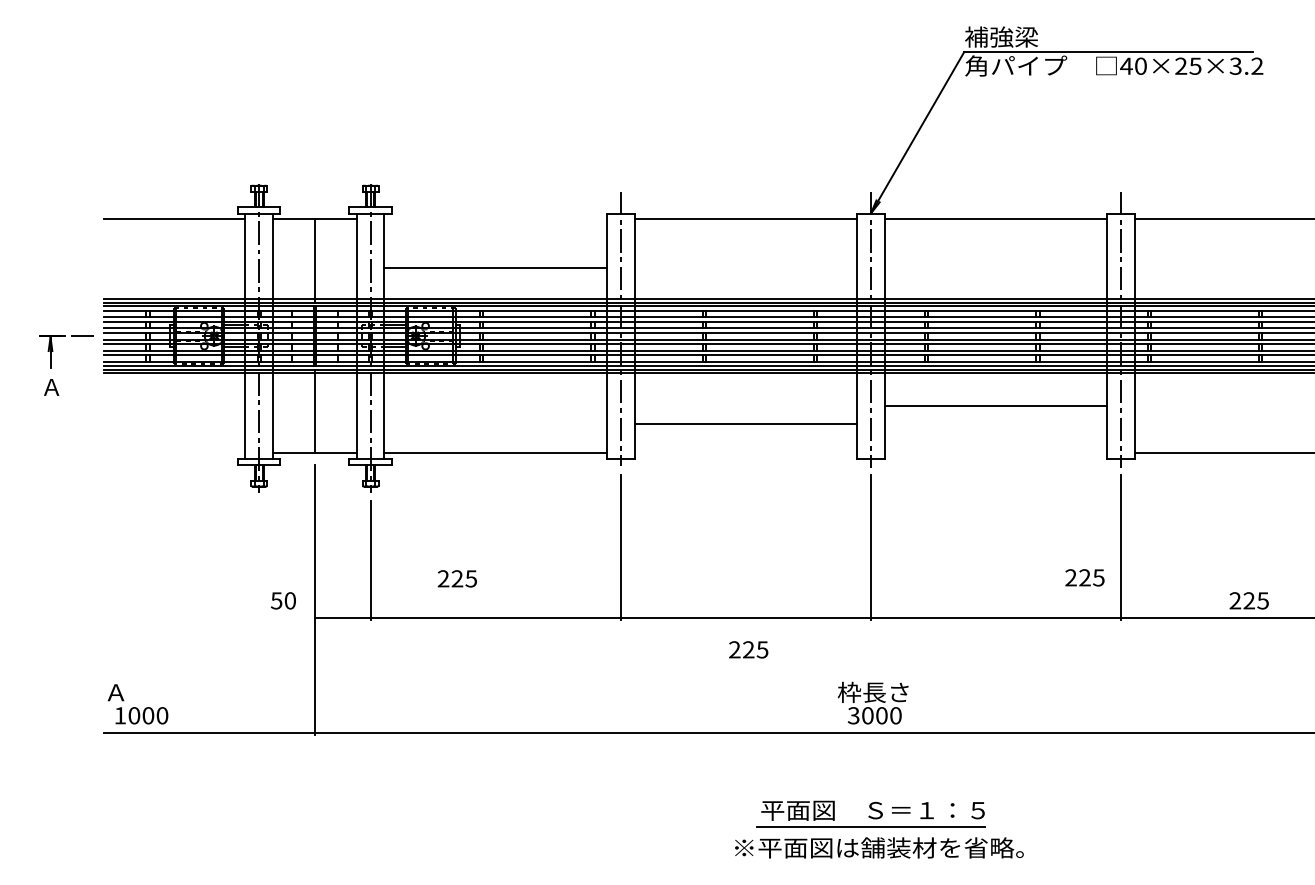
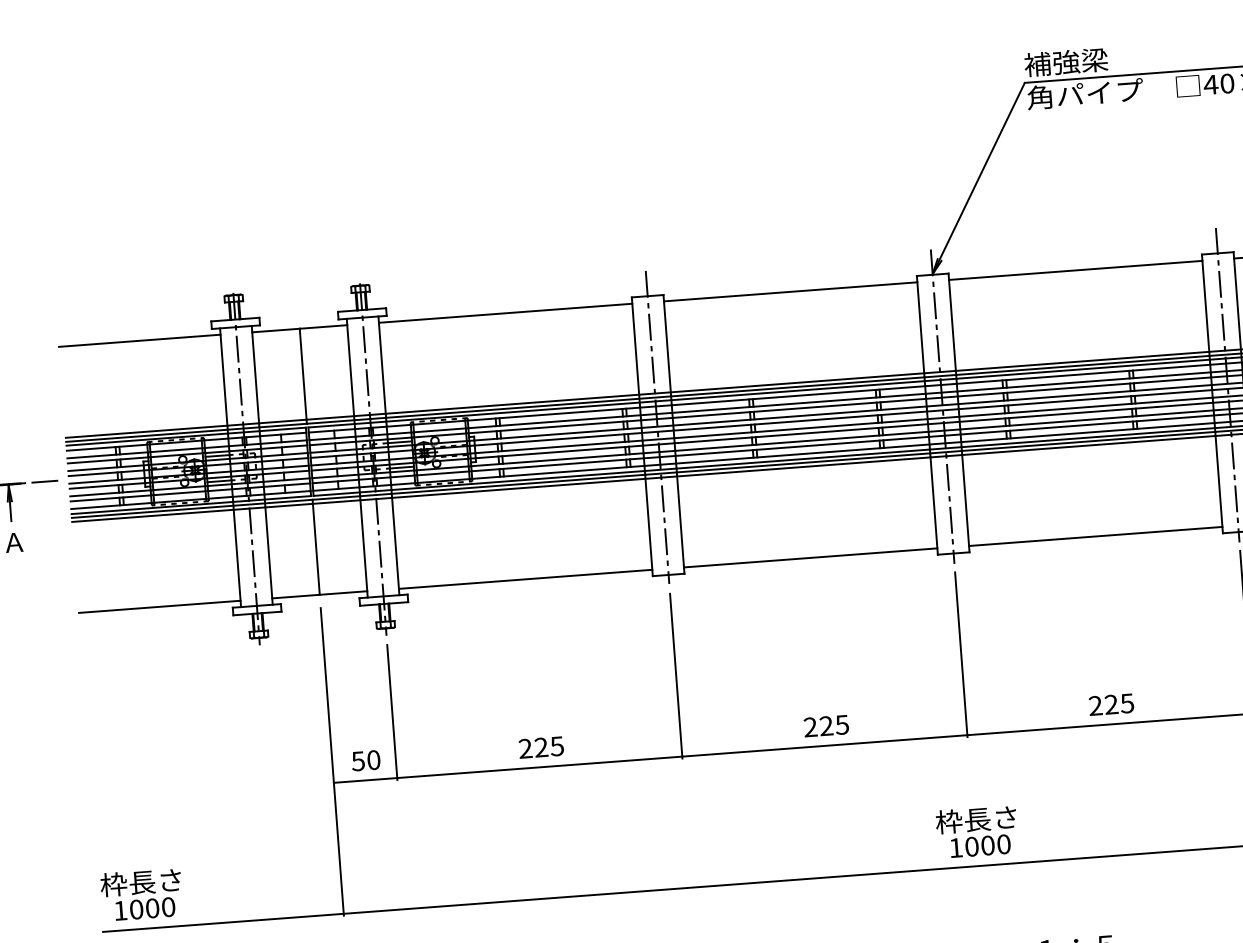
line: (495, 268) -> (505, 313), moved
line: (996, 405) -> (1095, 535), moved
line: (745, 423) -> (810, 557), moved
line: (174, 452) -> (159, 606), added
text: (1084, 577) -> (1110, 704), moved
text: (456, 578) -> (540, 747), moved
text: (282, 600) -> (364, 760), moved
text: (748, 649) -> (826, 725), moved
text: (139, 691) -> (140, 881), Ａ -> 枠長さ
text: (853, 715) -> (955, 847), 3000 -> 1000

